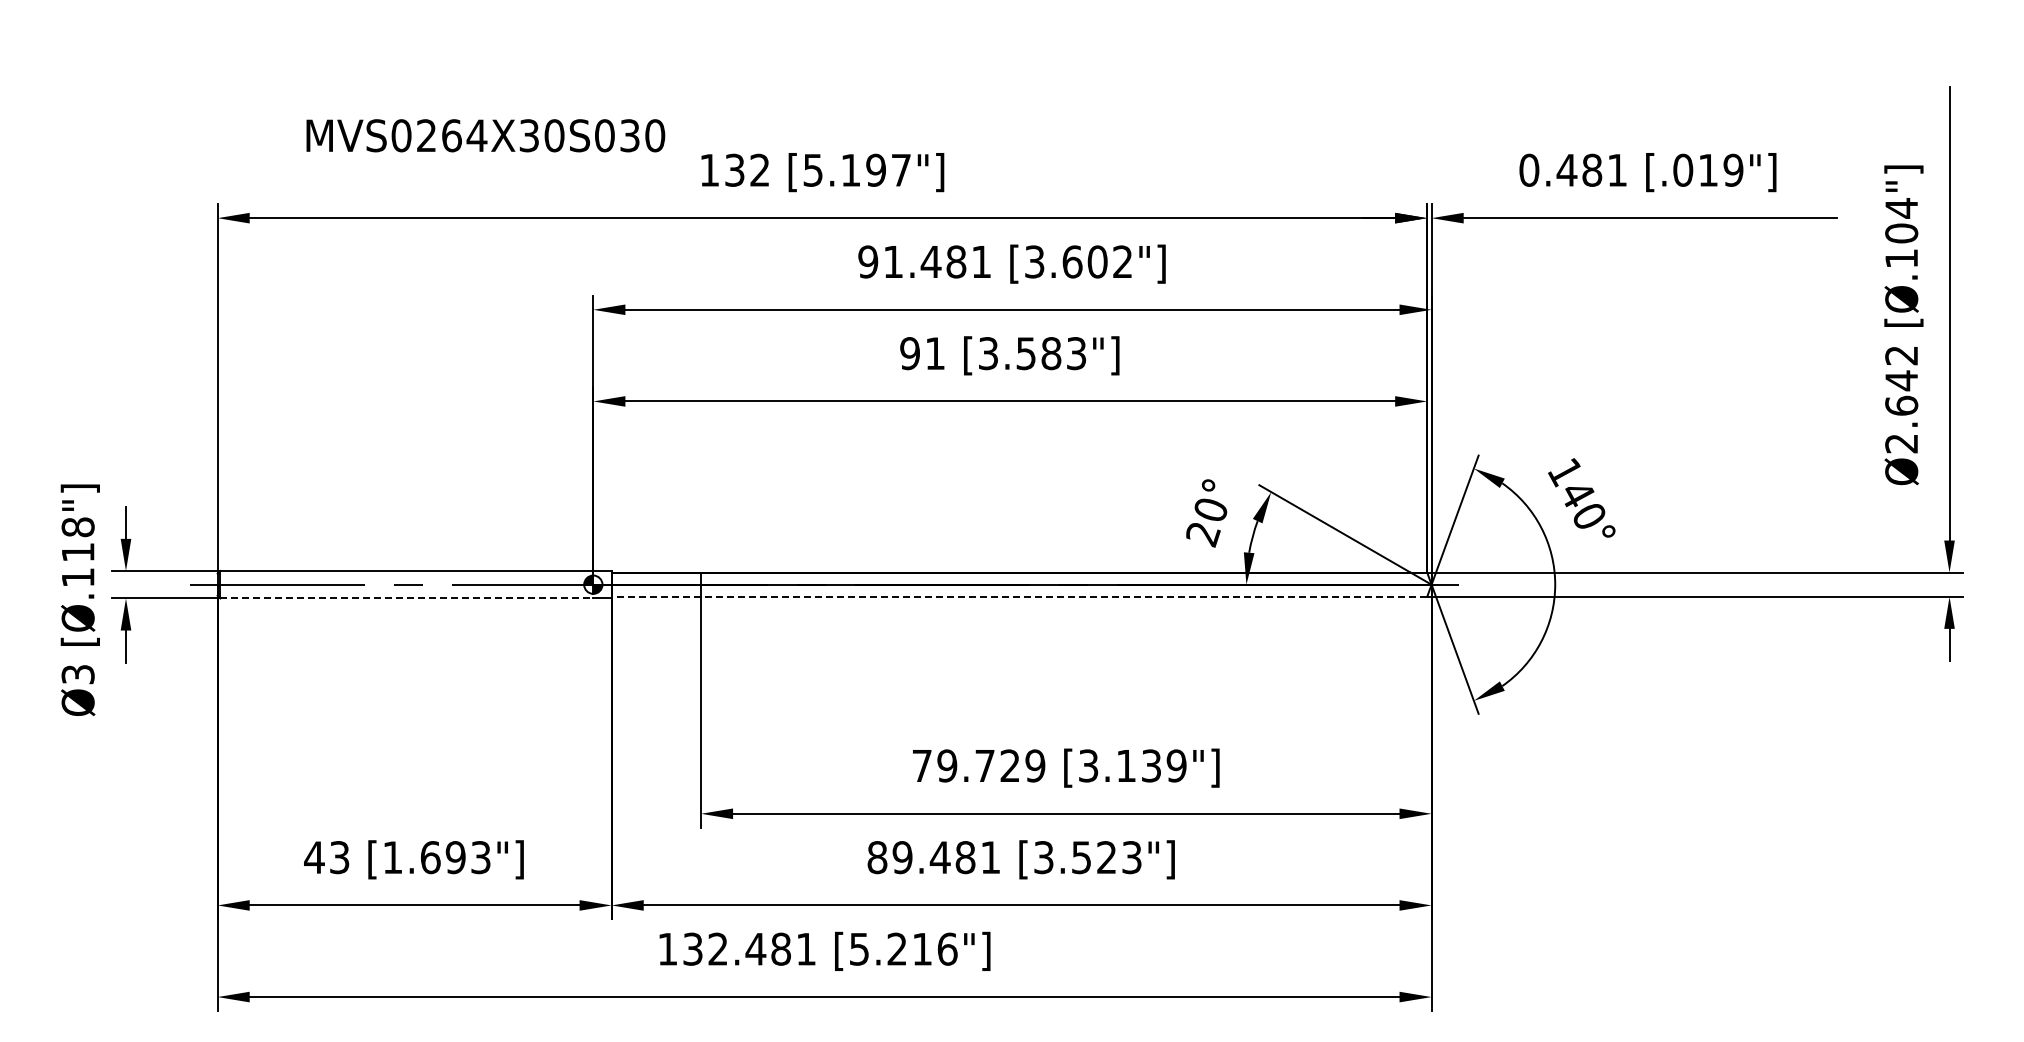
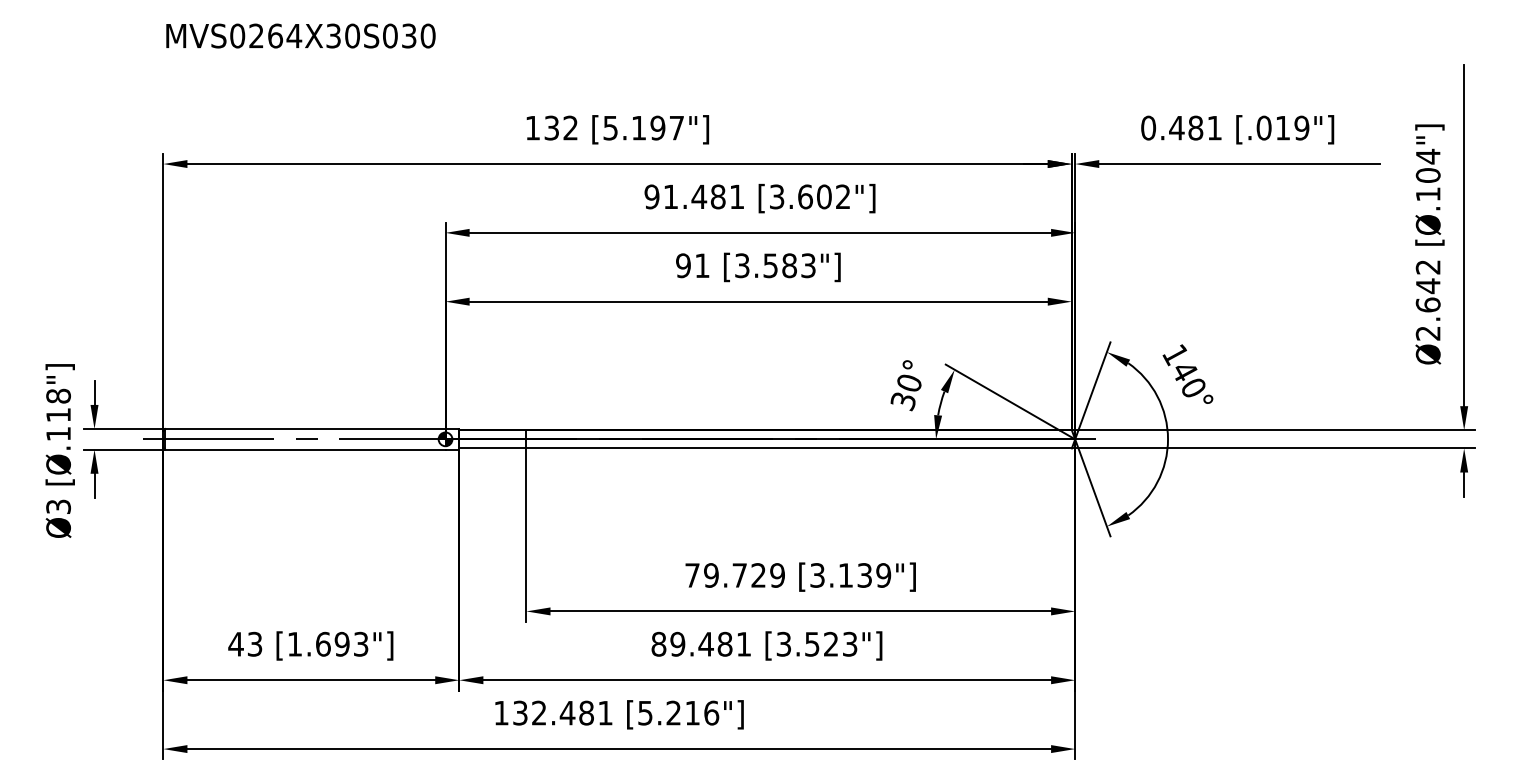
text: (485, 135) -> (300, 35), moved
text: (1203, 534) -> (903, 401), 20° -> 30°
line: (1019, 596) -> (765, 448), dashed -> solid
line: (407, 598) -> (305, 449), dashed -> solid

